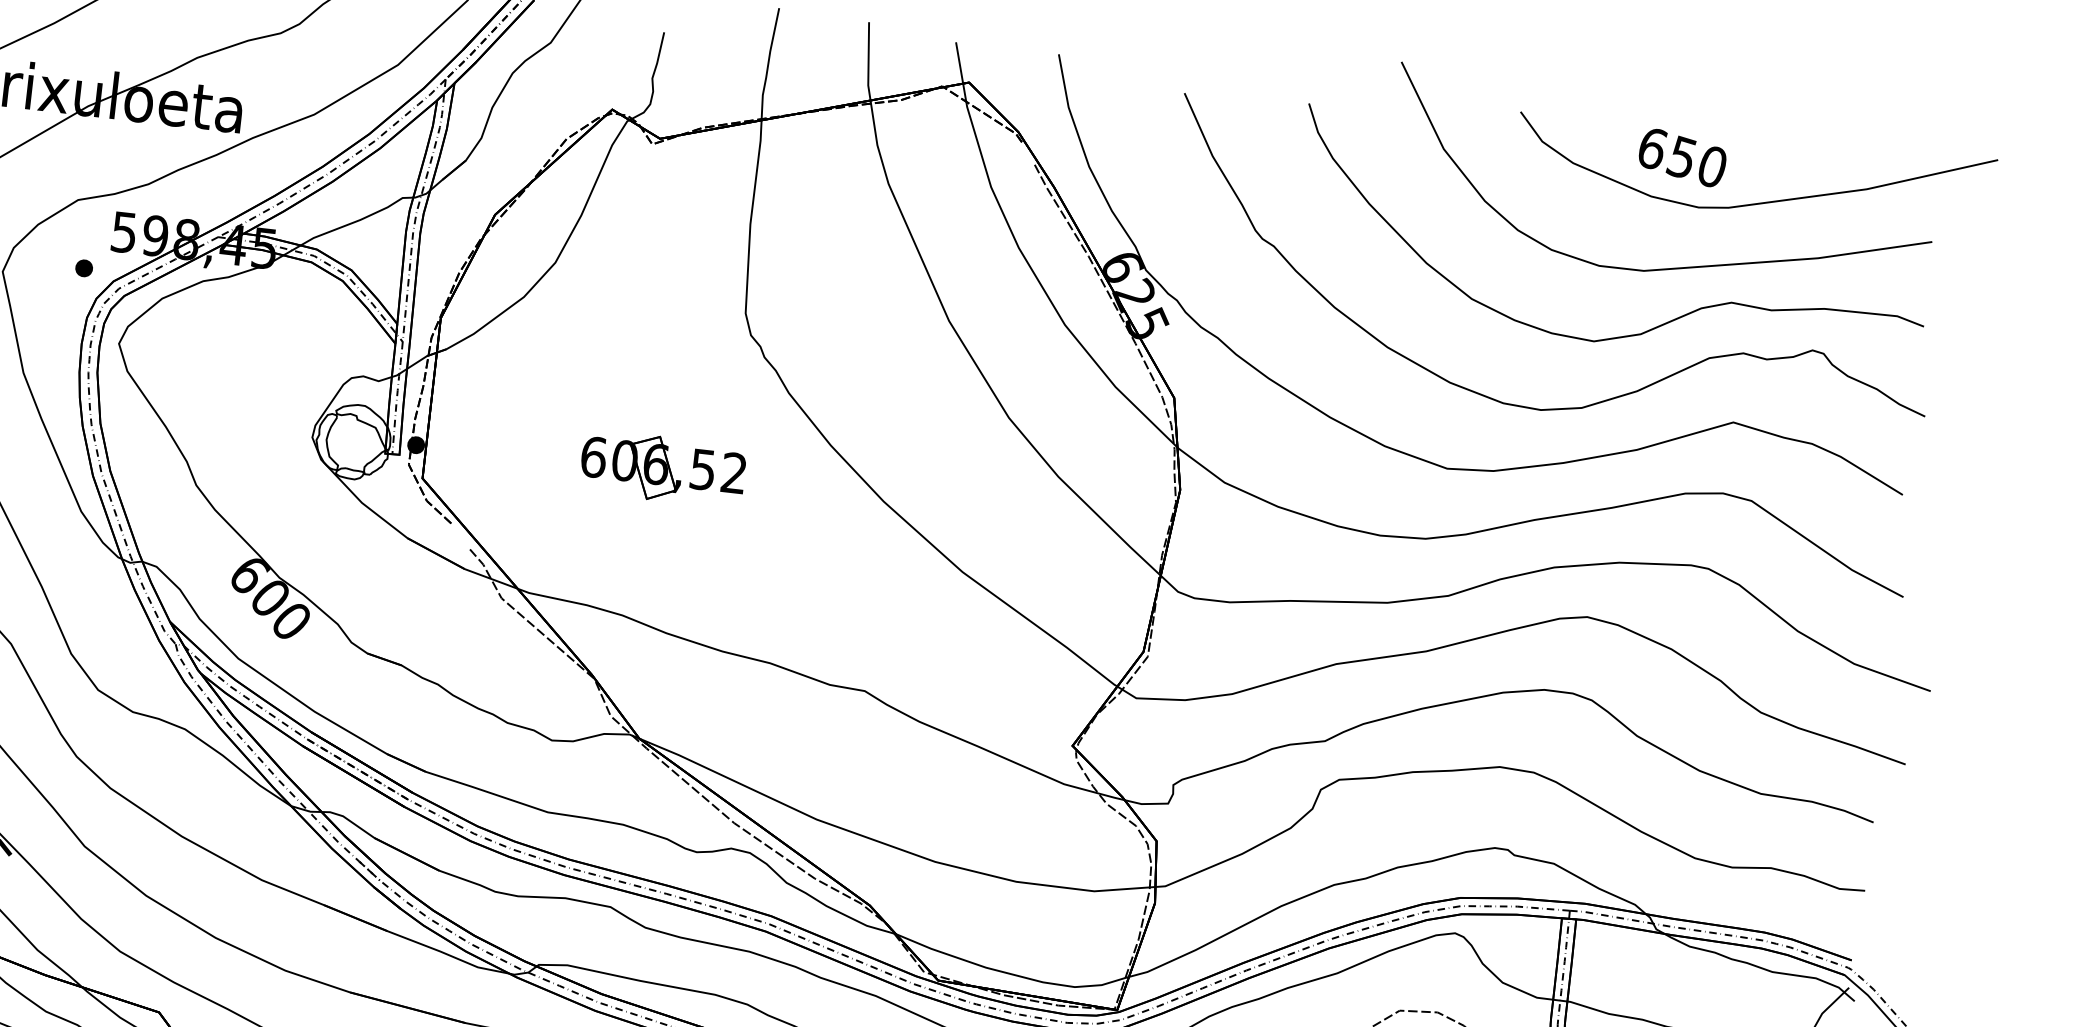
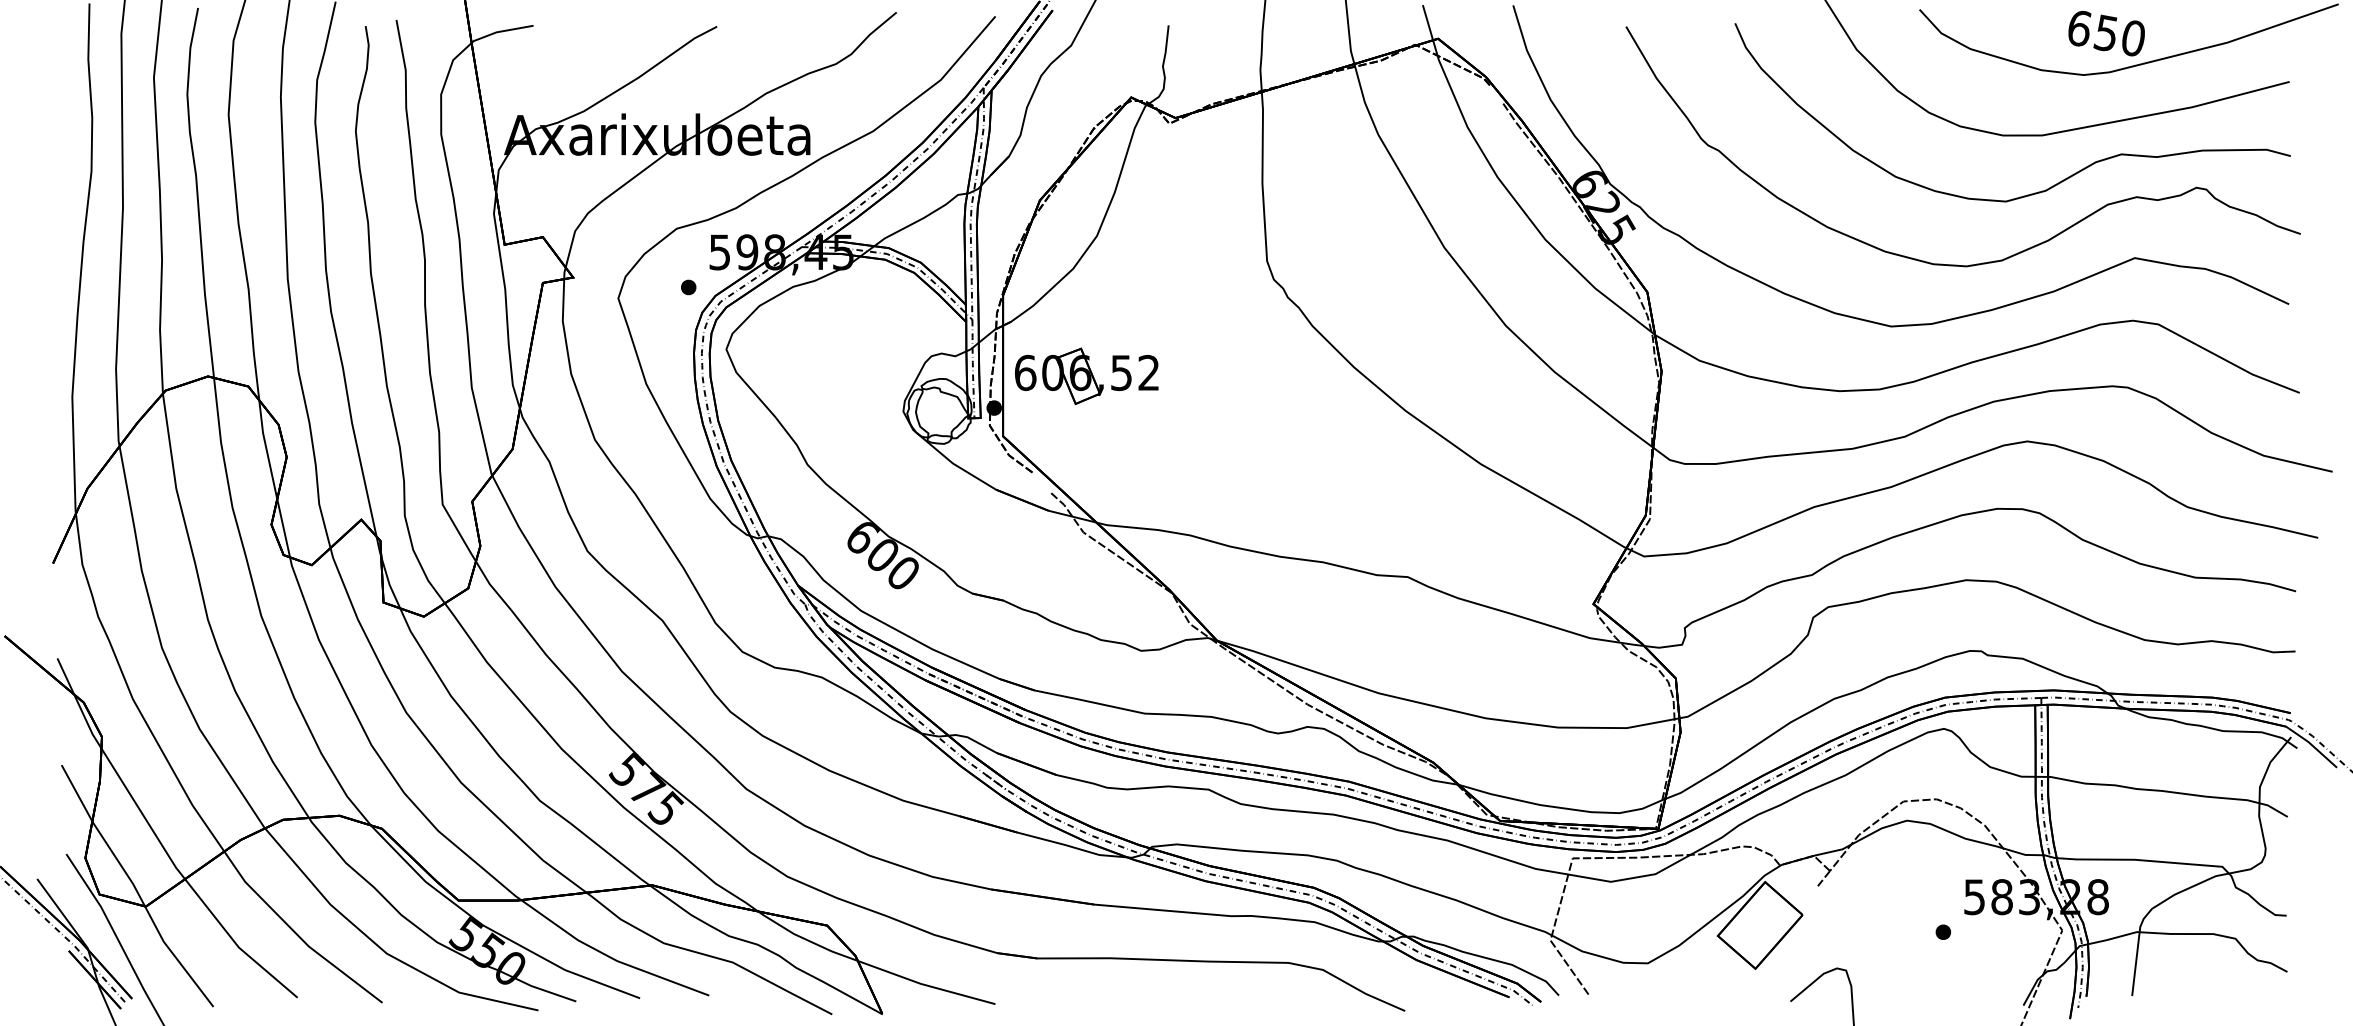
text: (1682, 157) -> (2106, 33), moved
part: (662, 468) -> (1086, 375), moved

